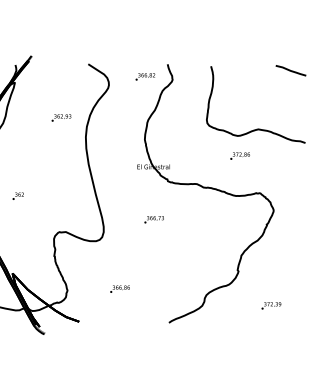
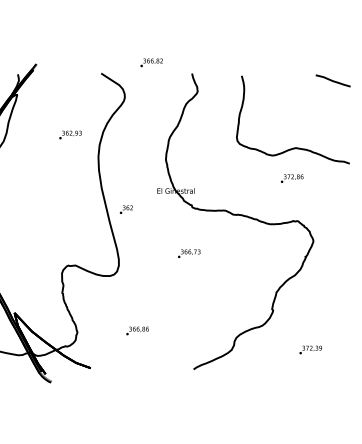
text: (145, 76) -> (151, 62), moved
text: (239, 155) -> (291, 177), moved
text: (17, 195) -> (125, 208), moved
text: (153, 219) -> (188, 253), moved

